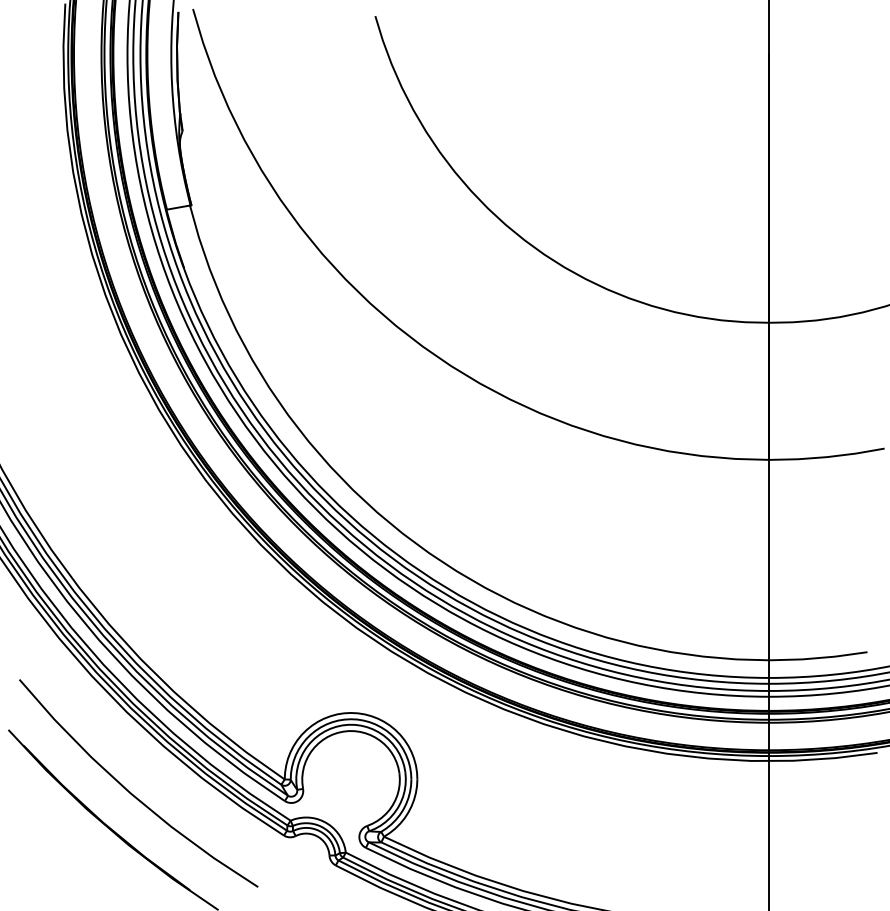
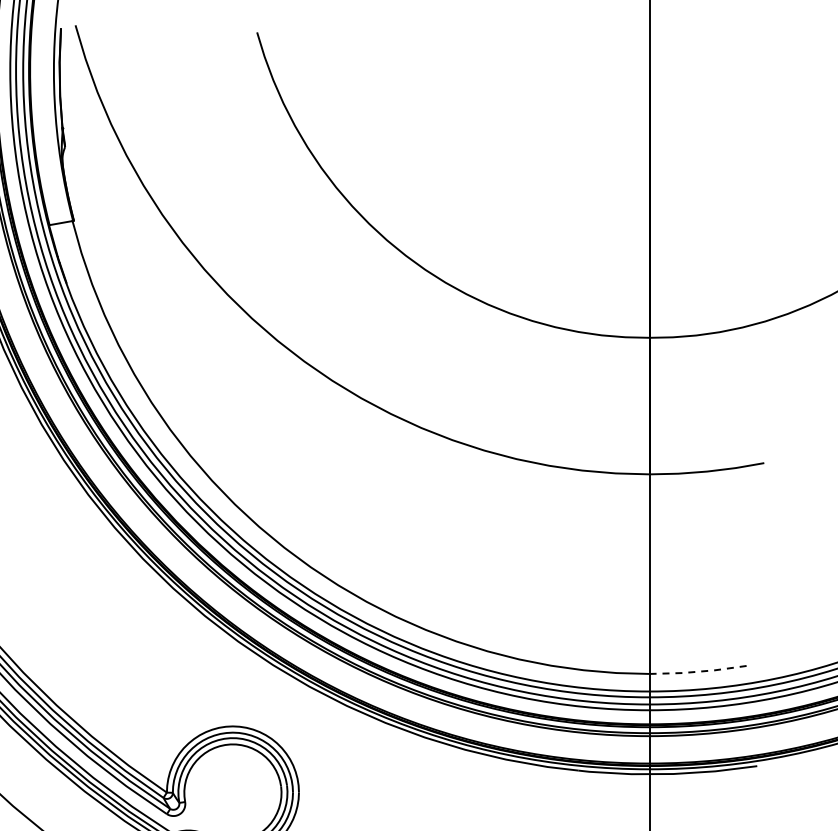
line: (819, 658) -> (699, 672), solid -> dashed

